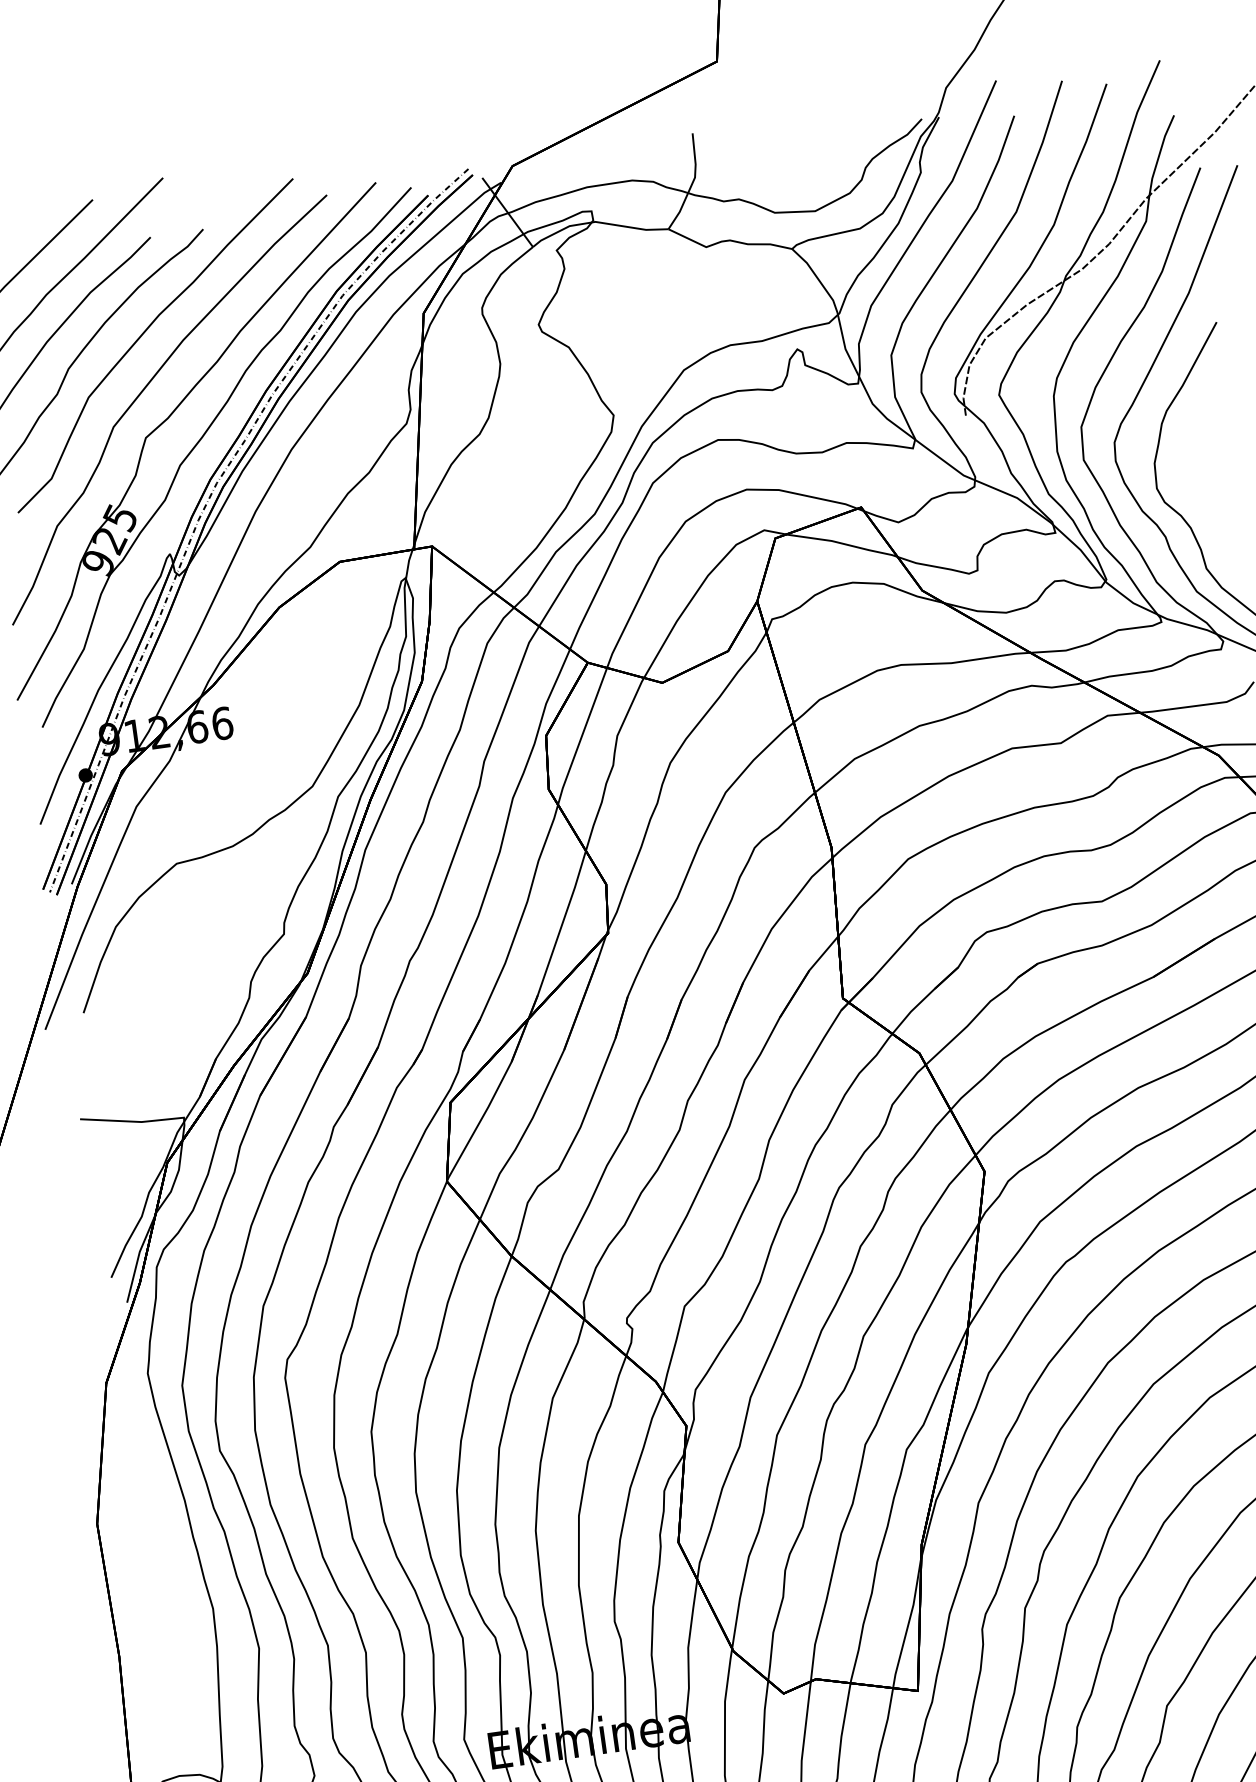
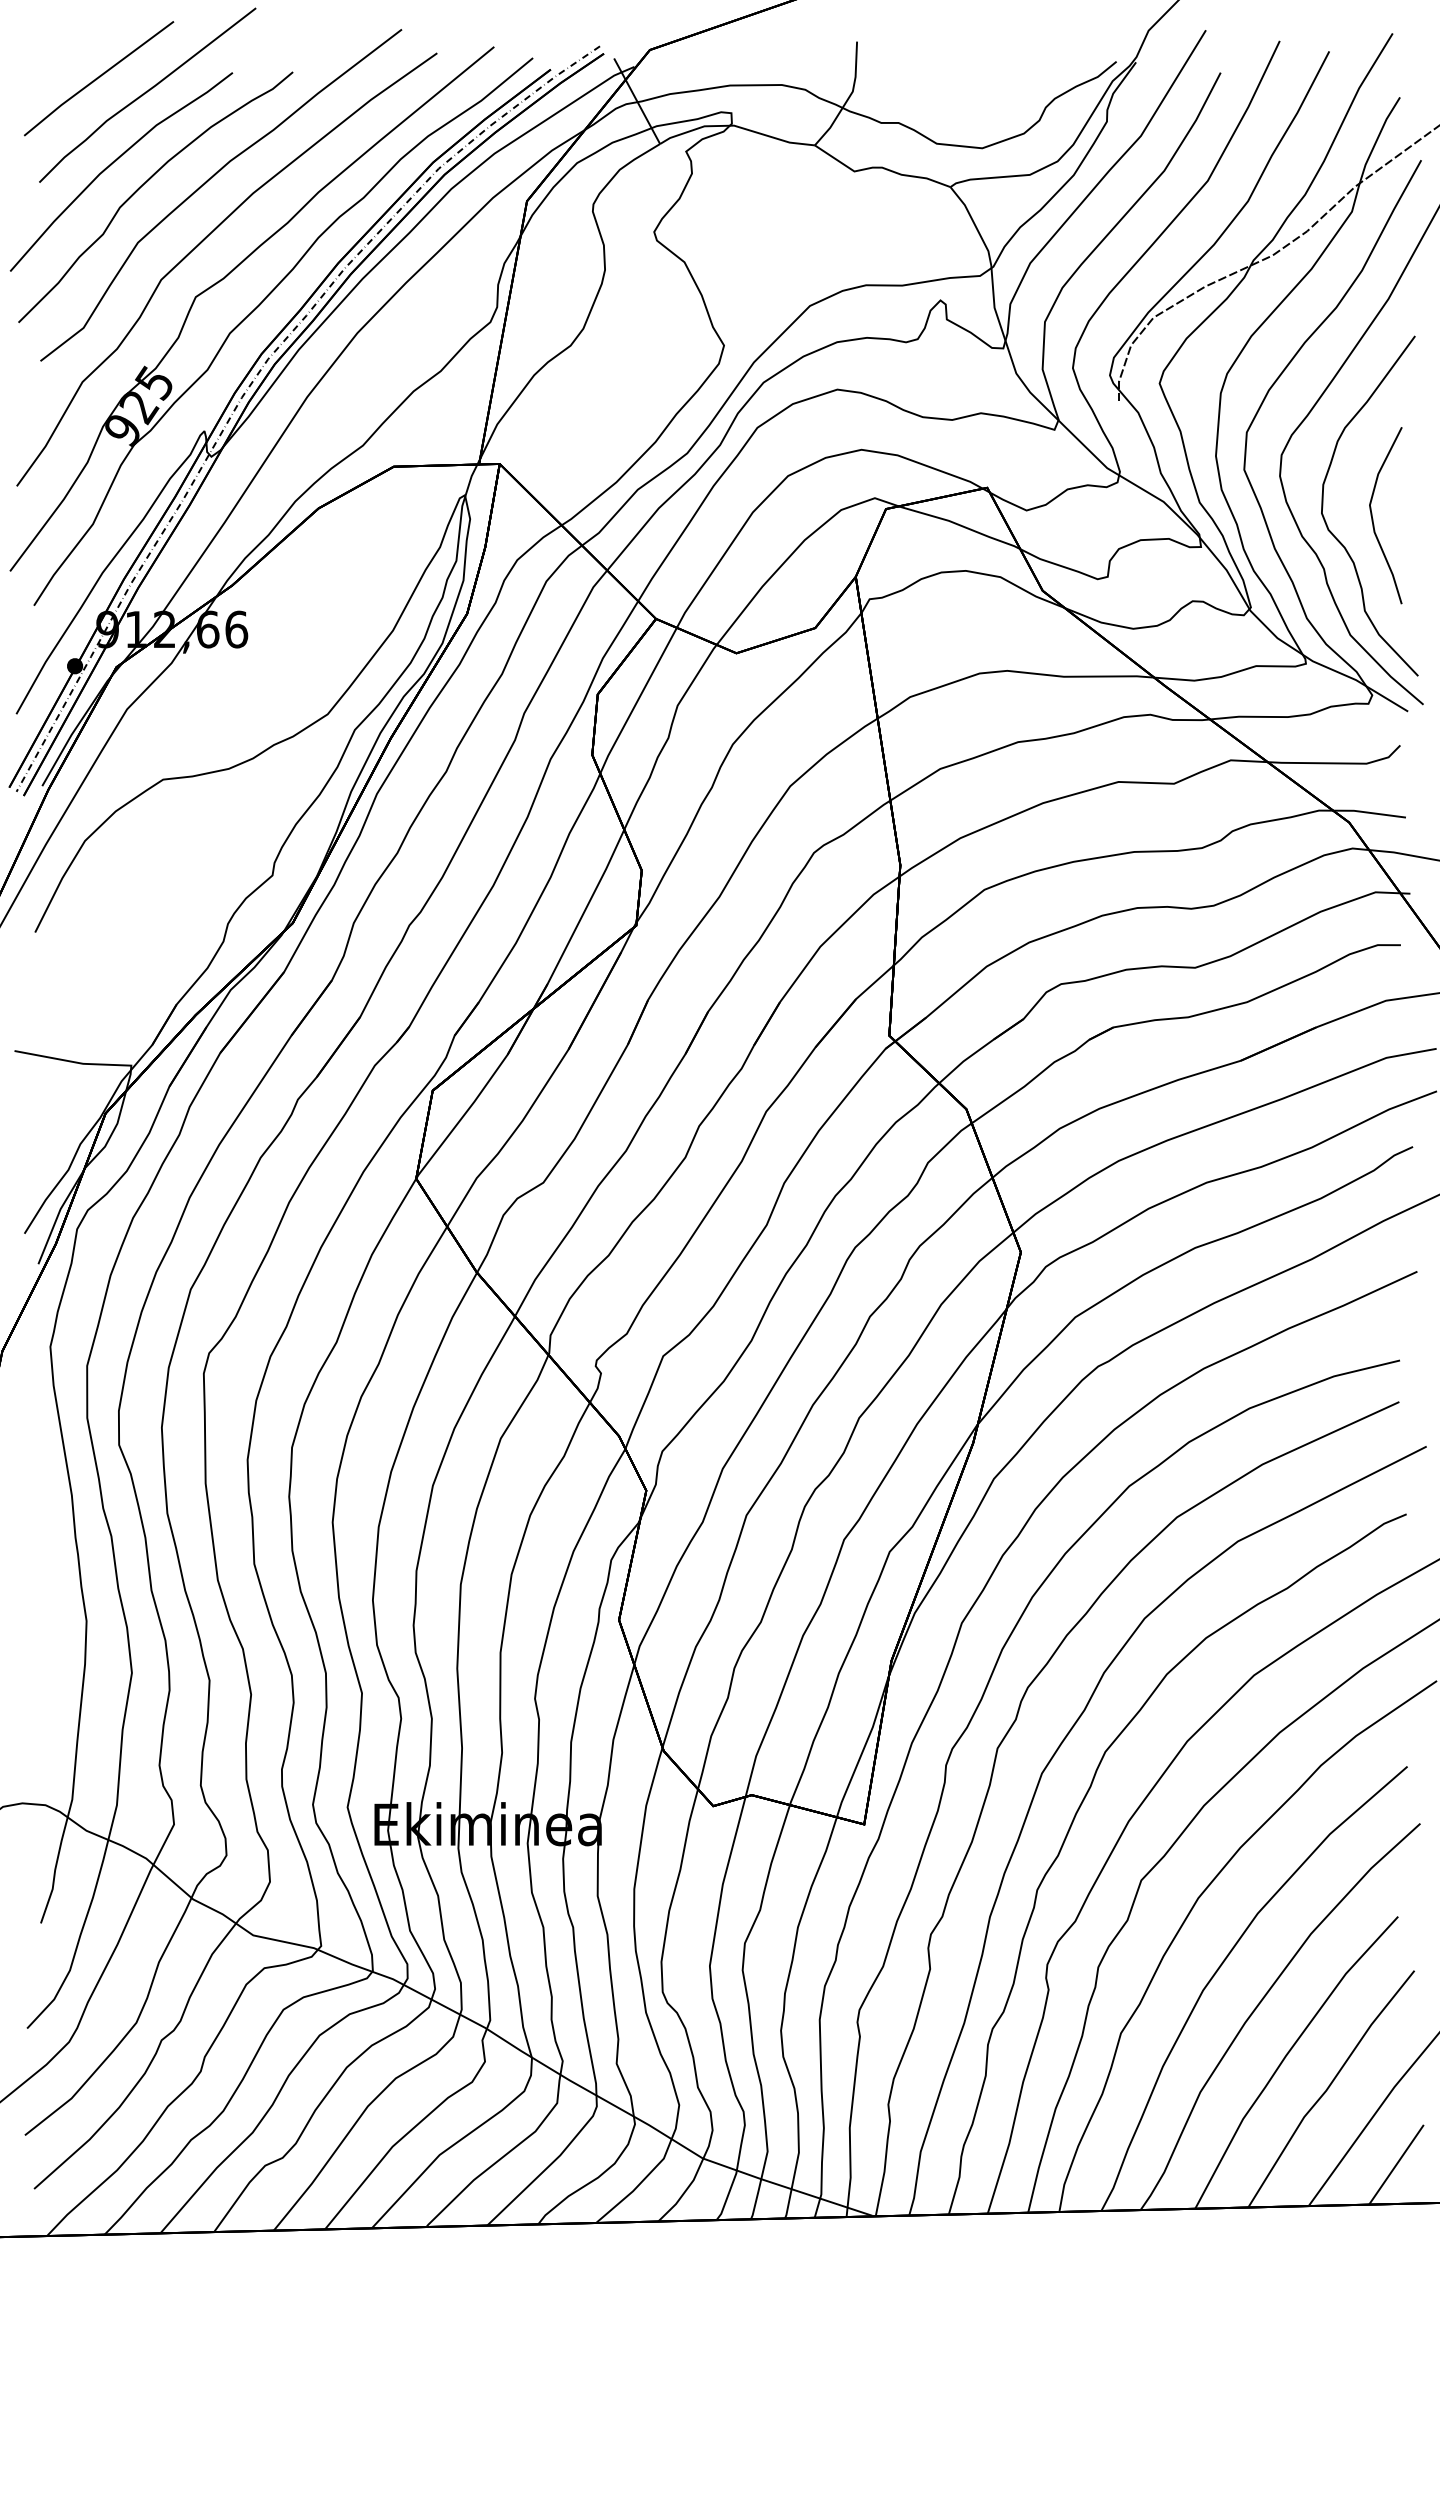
curve: (1202, 486) -> (1373, 518), added

